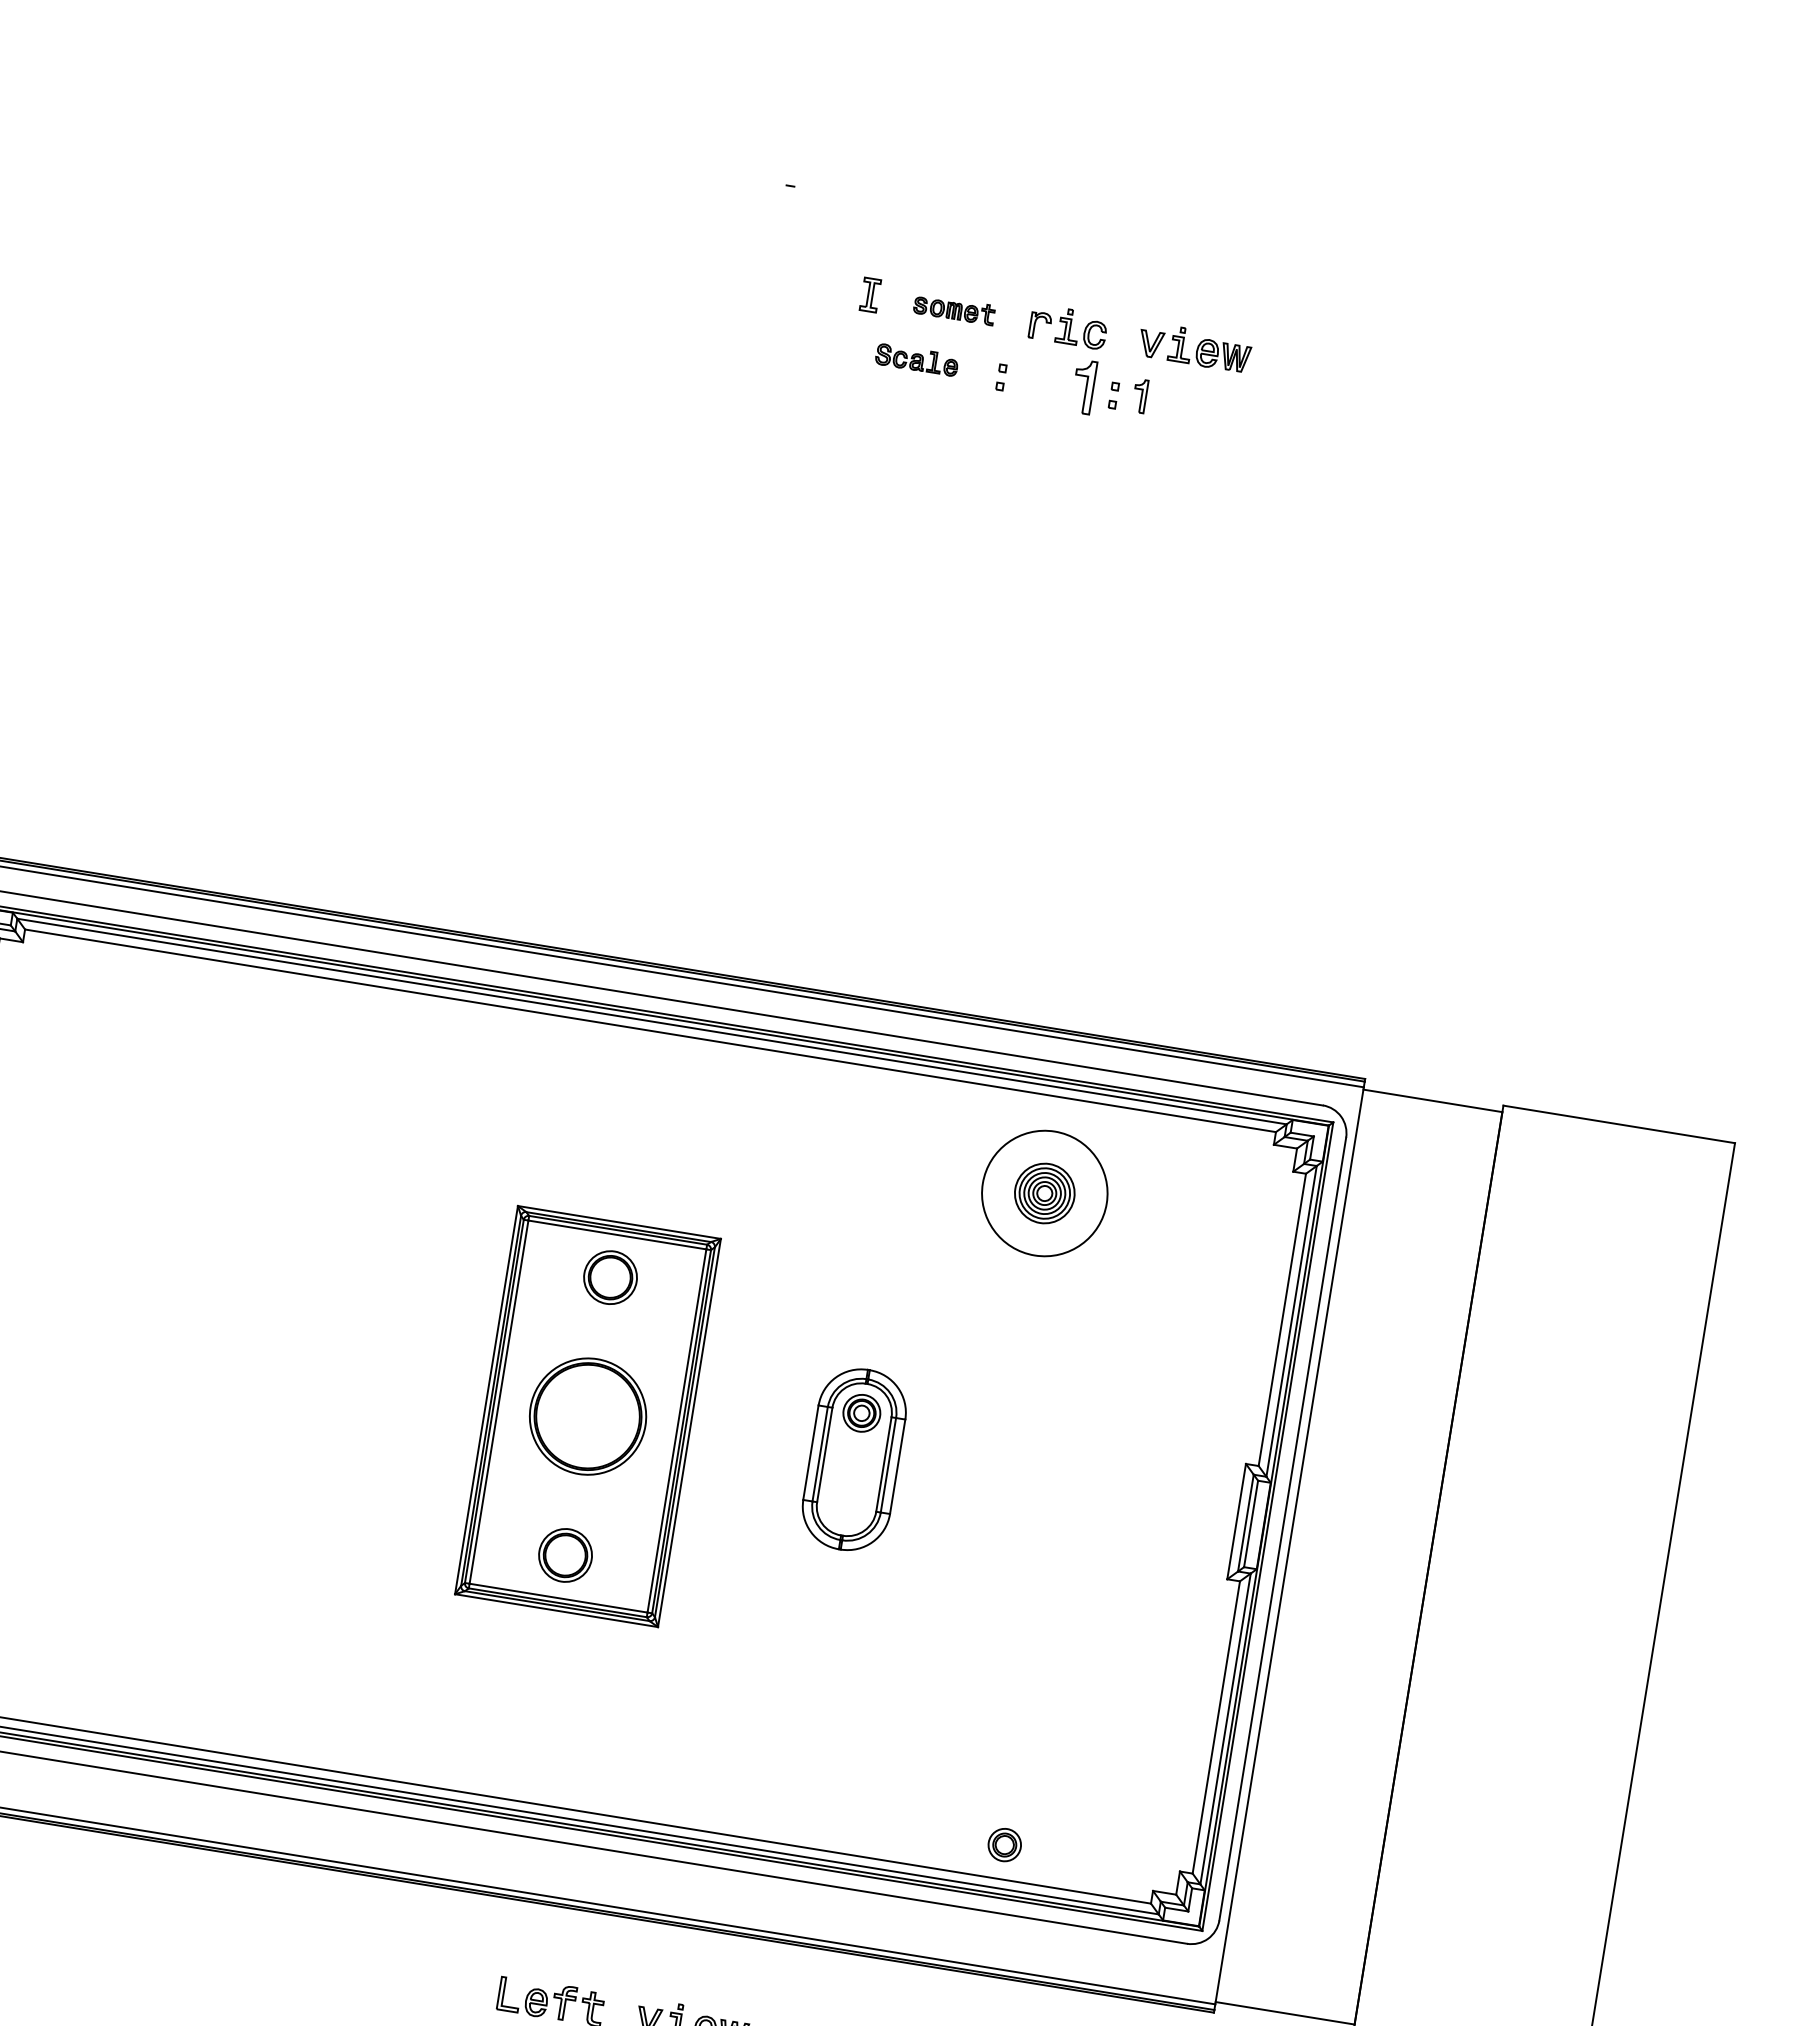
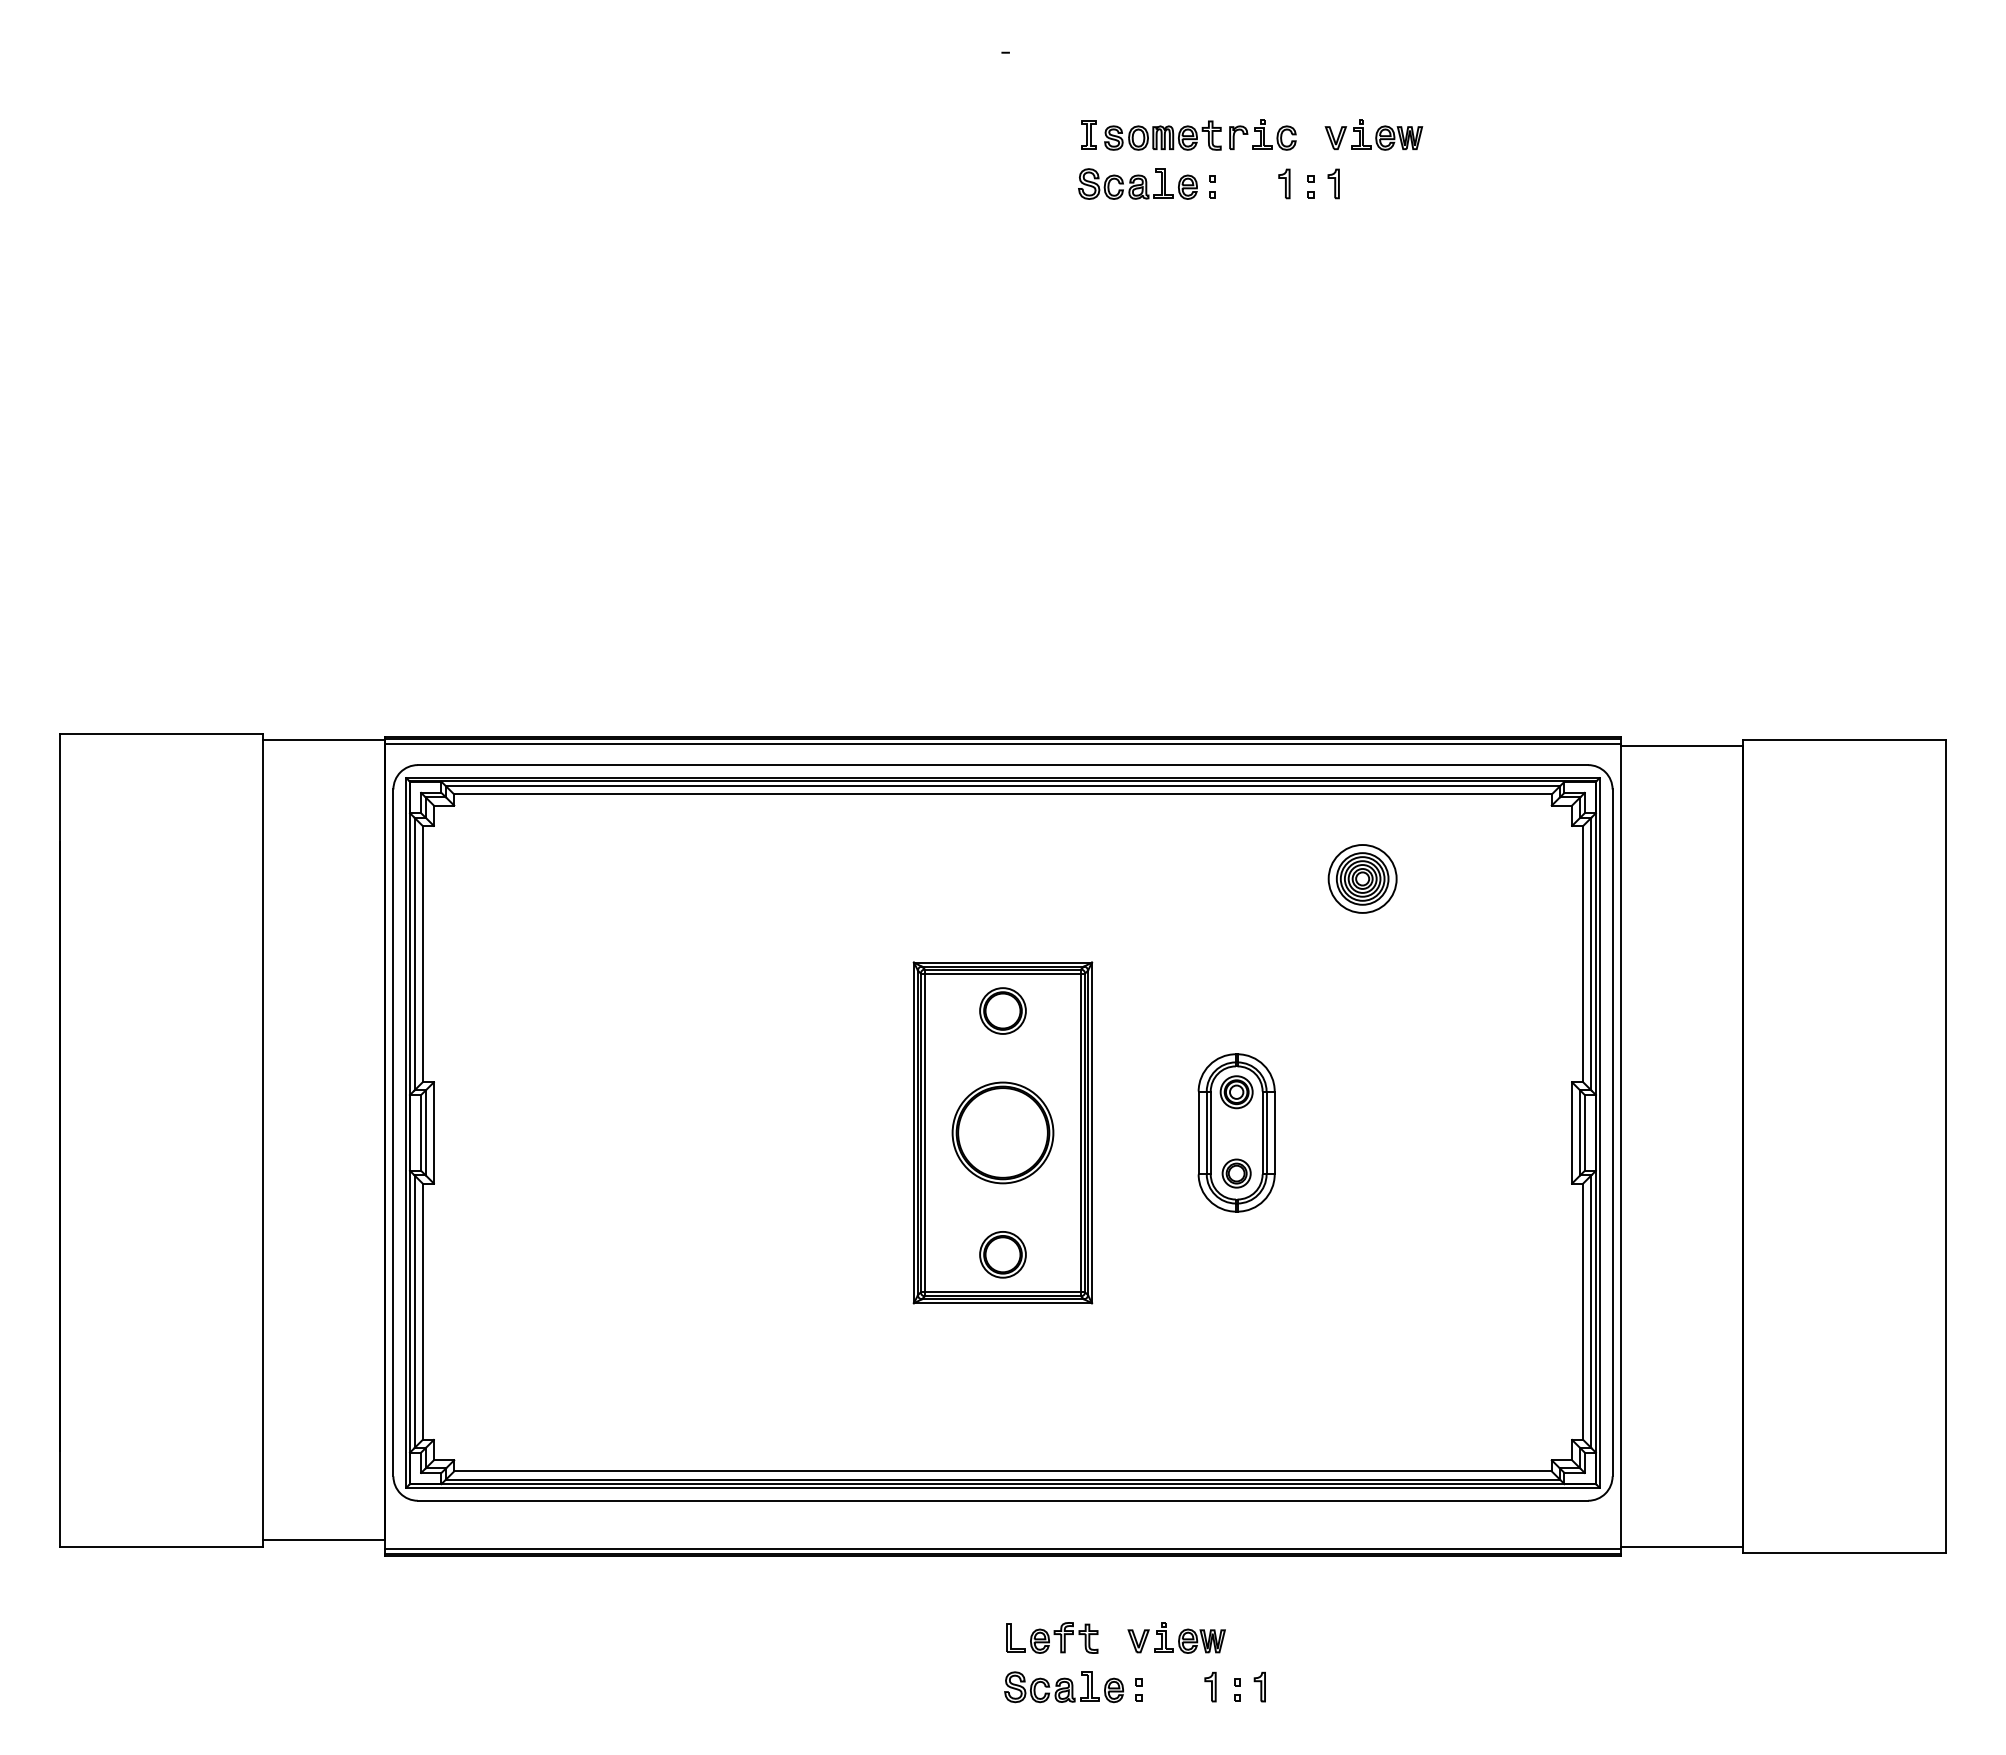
part: (953, 309) -> (1162, 135), size x1.67
part: (916, 359) -> (1137, 183), size x1.67
part: (1084, 386) -> (1284, 183), size x0.62
circle: (1044, 1192) -> (1362, 878), size x0.62
part: (1004, 1844) -> (1236, 1173), moved

